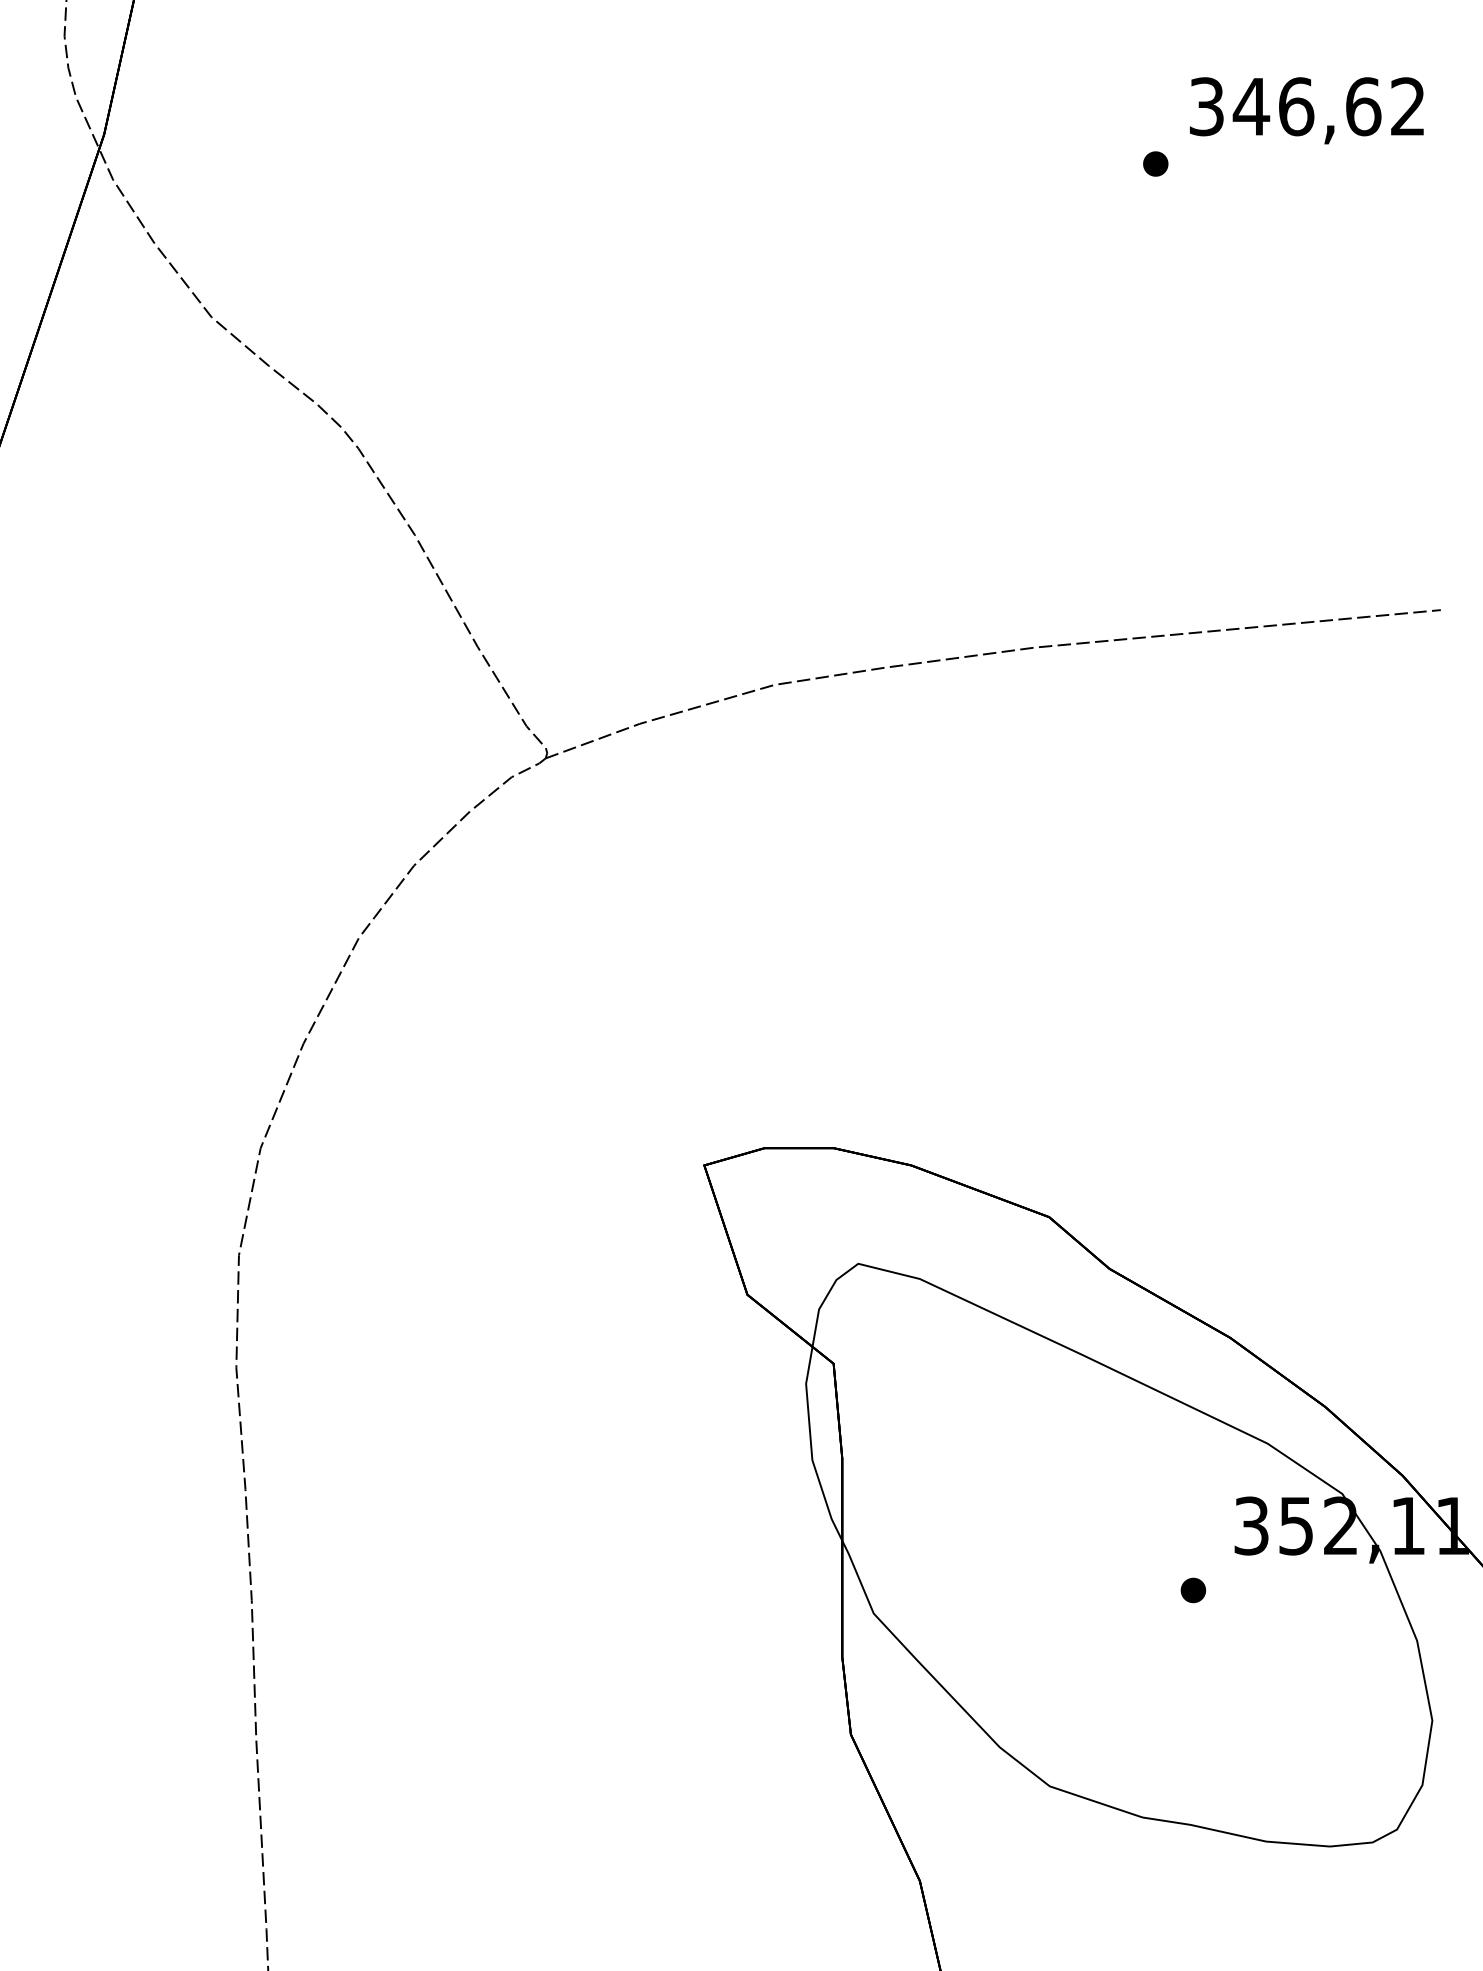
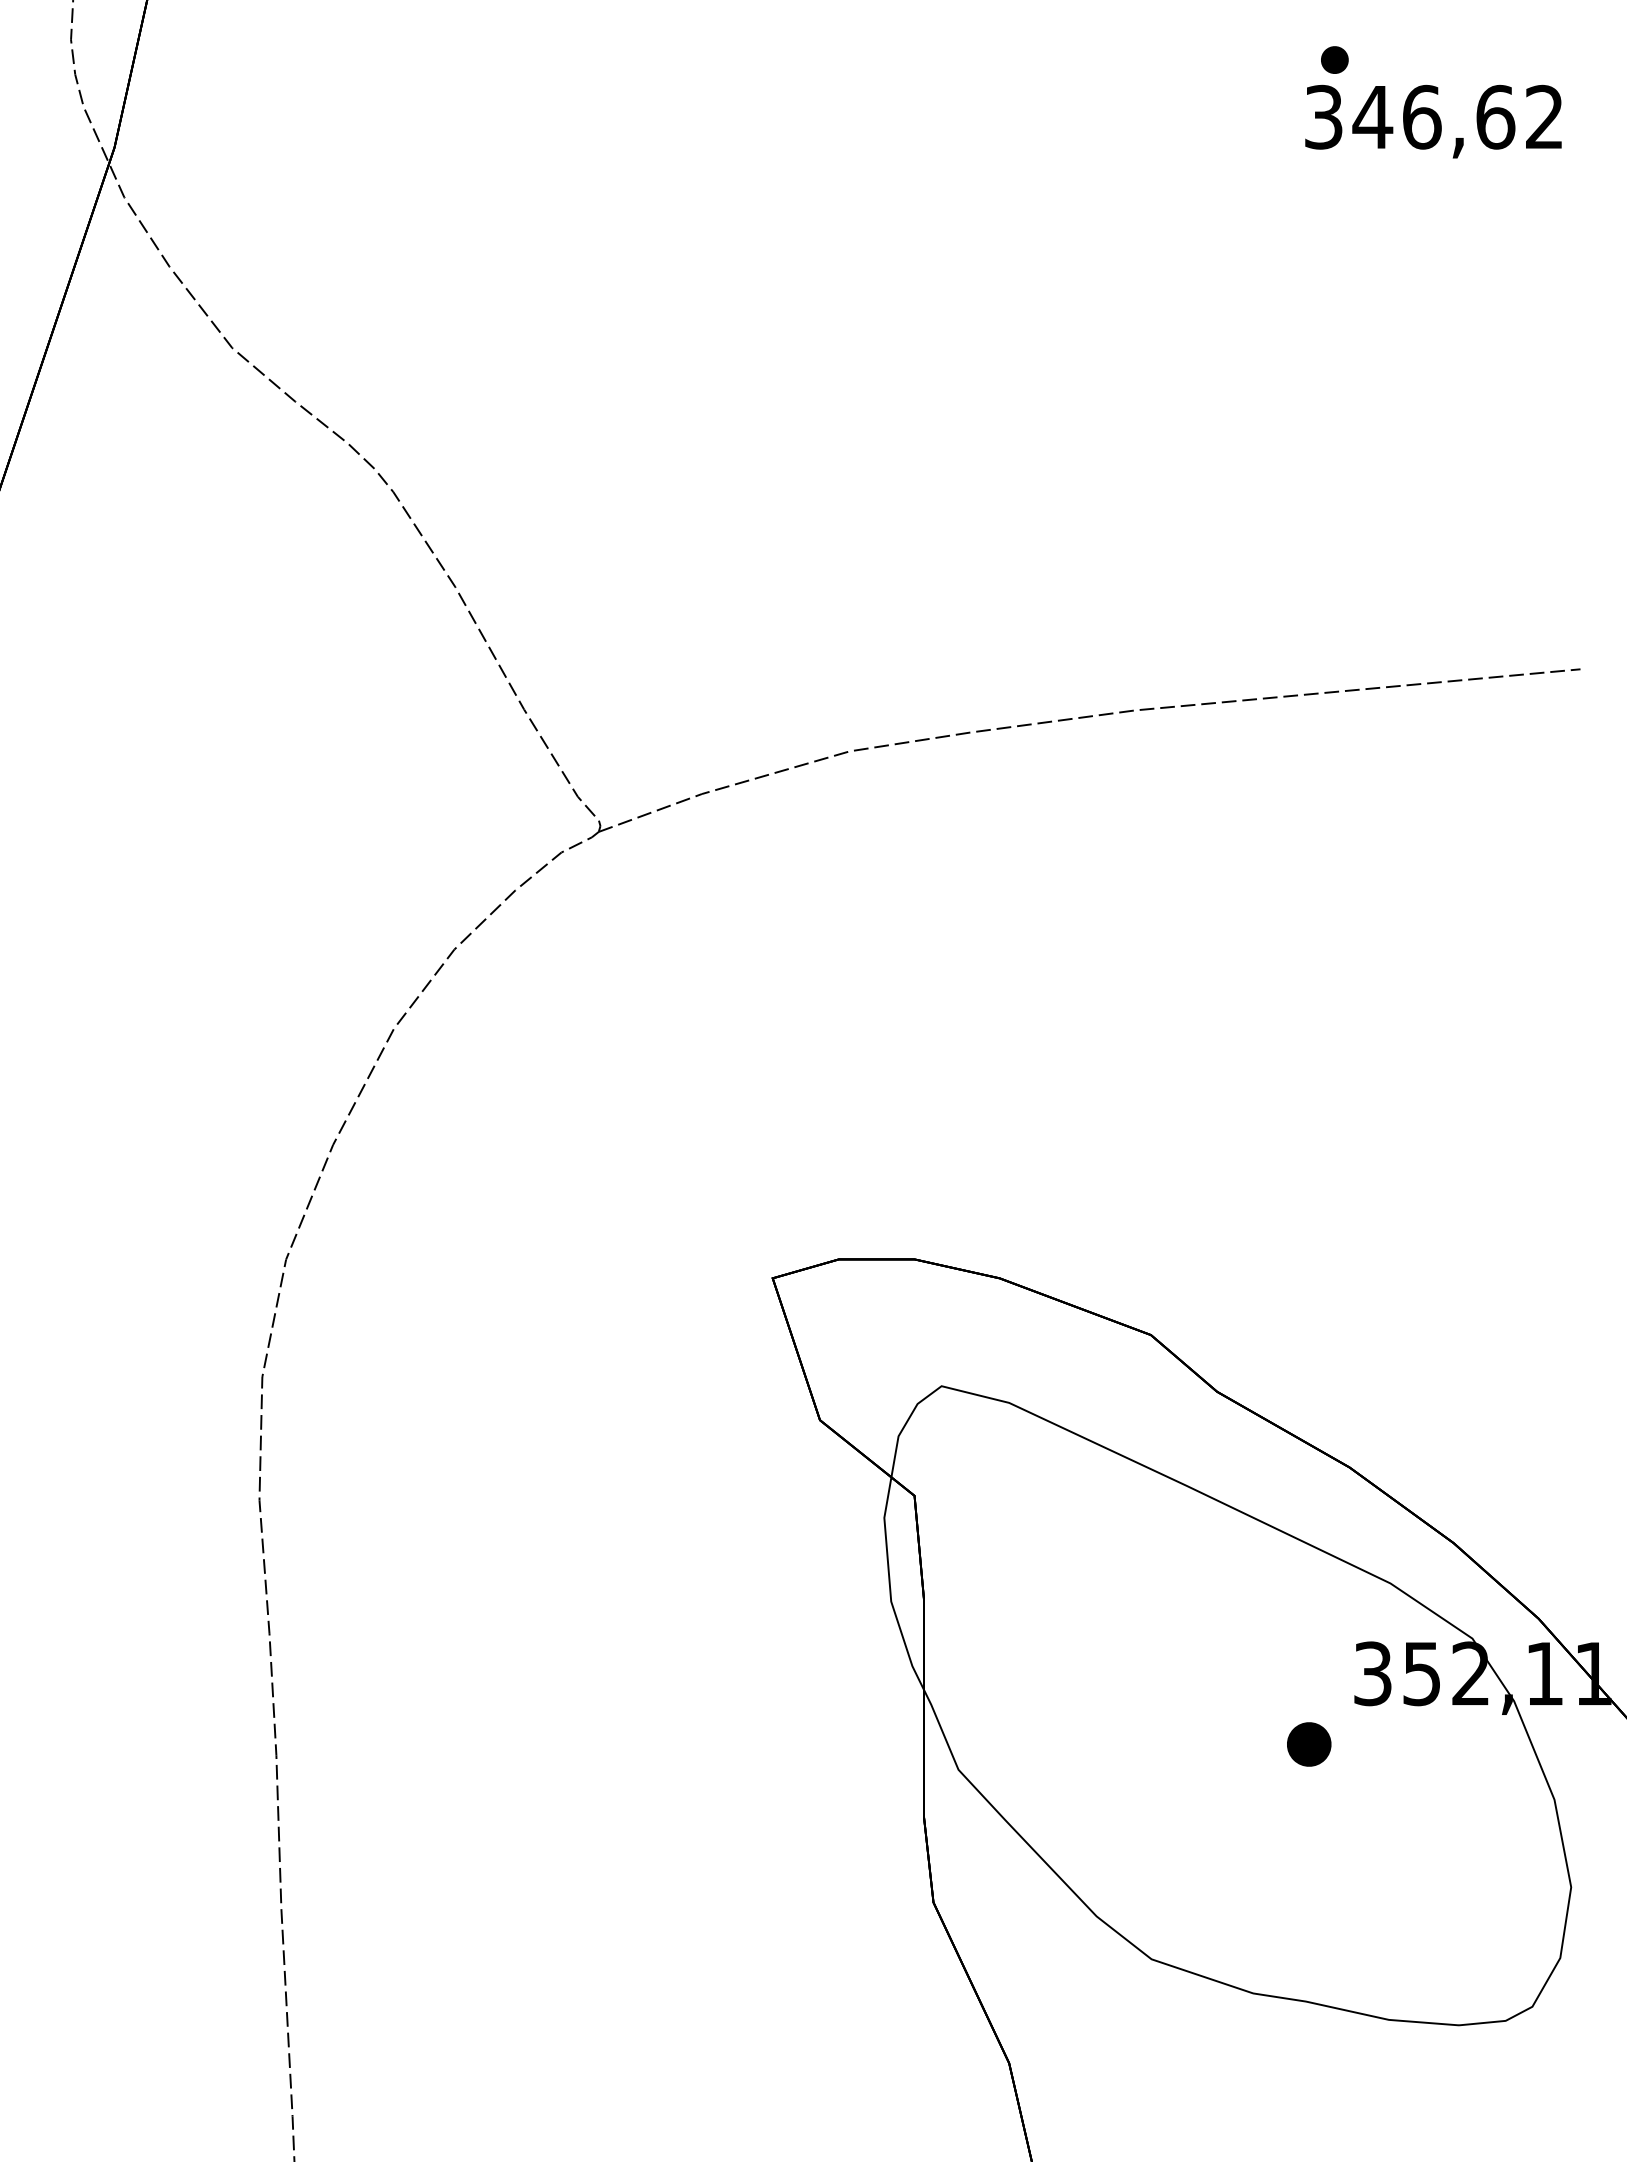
part: (1155, 163) -> (1334, 59), moved
part: (1192, 1590) -> (1308, 1744), size x1.6

